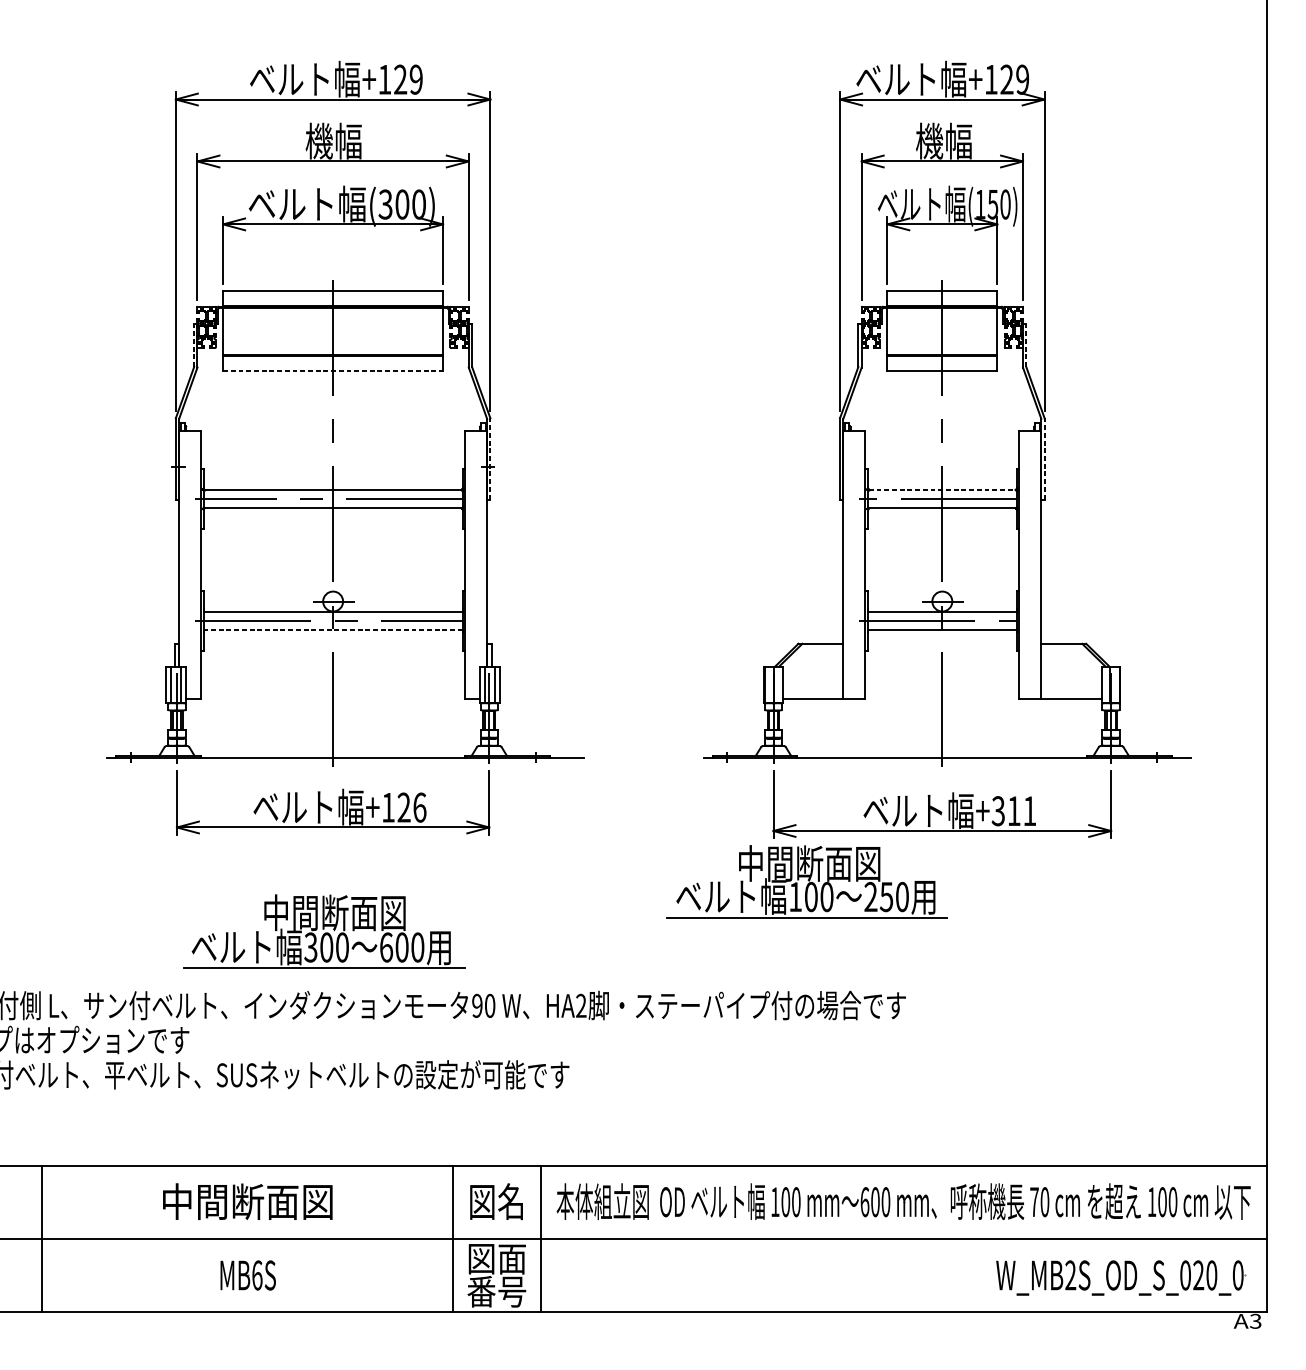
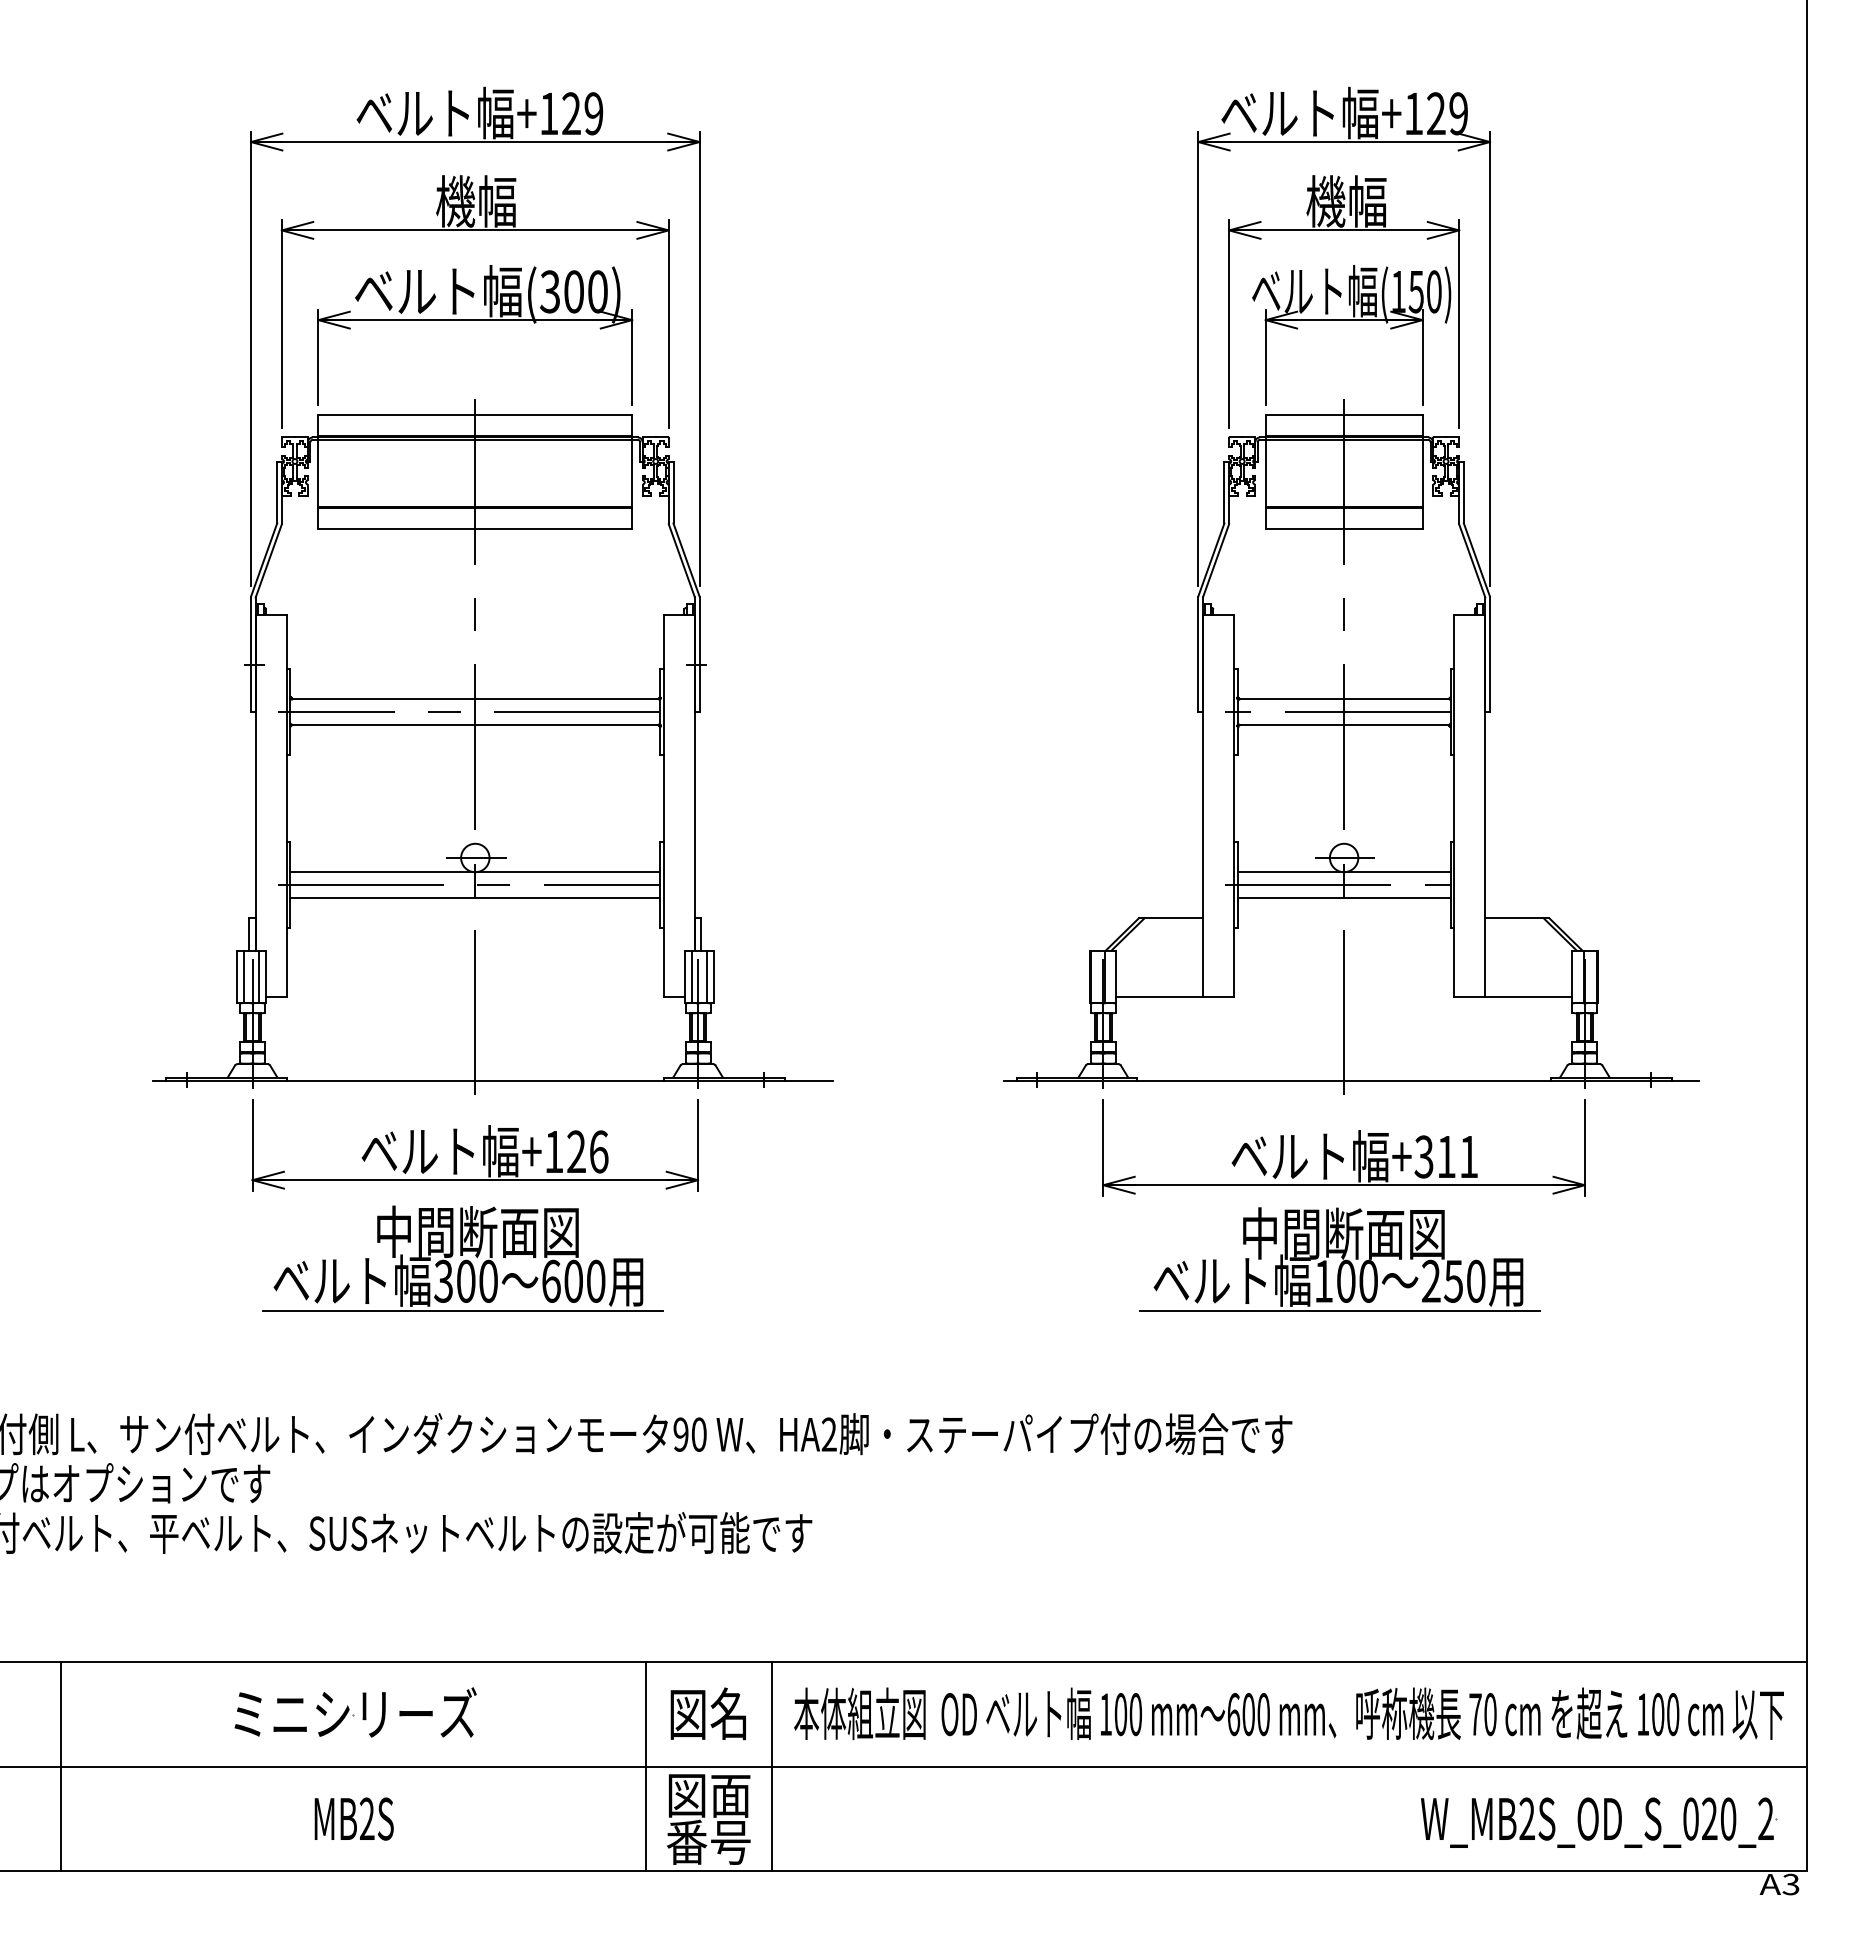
line: (194, 345) -> (277, 492), dashed -> solid
line: (1026, 345) -> (1463, 492), dashed -> solid
line: (333, 371) -> (475, 529), dashed -> solid
line: (490, 458) -> (699, 654), dashed -> solid
line: (1044, 458) -> (1490, 654), dashed -> solid
line: (942, 489) -> (1344, 698), dashed -> solid
line: (333, 629) -> (475, 898), dashed -> solid
part: (806, 881) -> (1339, 1259), moved
part: (324, 931) -> (462, 1258), moved
text: (248, 1201) -> (354, 1713), 中間断面図 -> ミニシリーズ
text: (256, 1275) -> (366, 1818), MB6S -> MB2S
text: (1237, 1275) -> (1765, 1818), W_MB2S_OD_S_020_0 -> W_MB2S_OD_S_020_2

